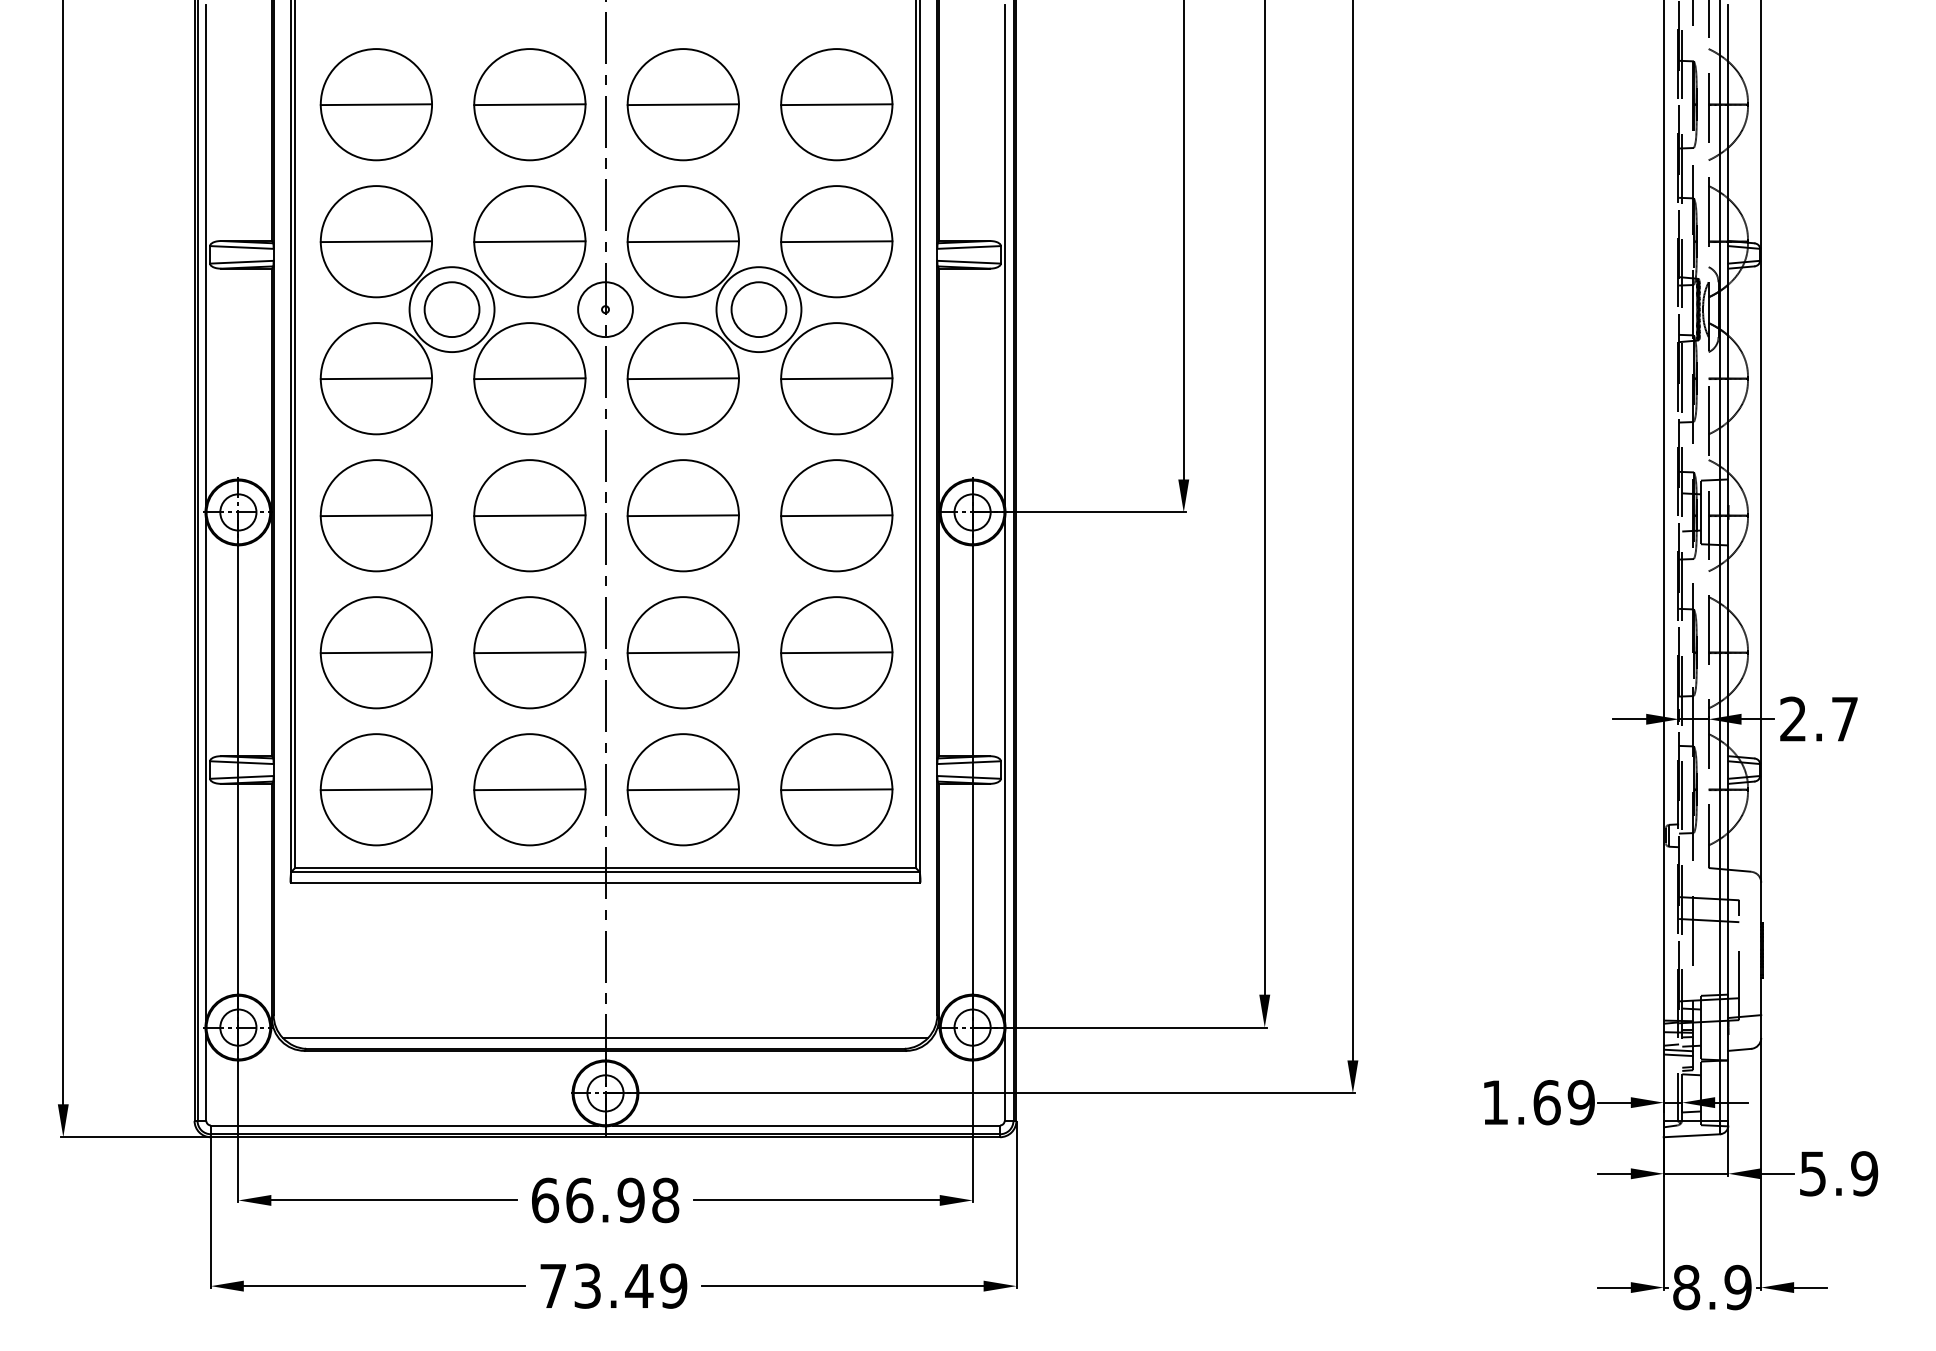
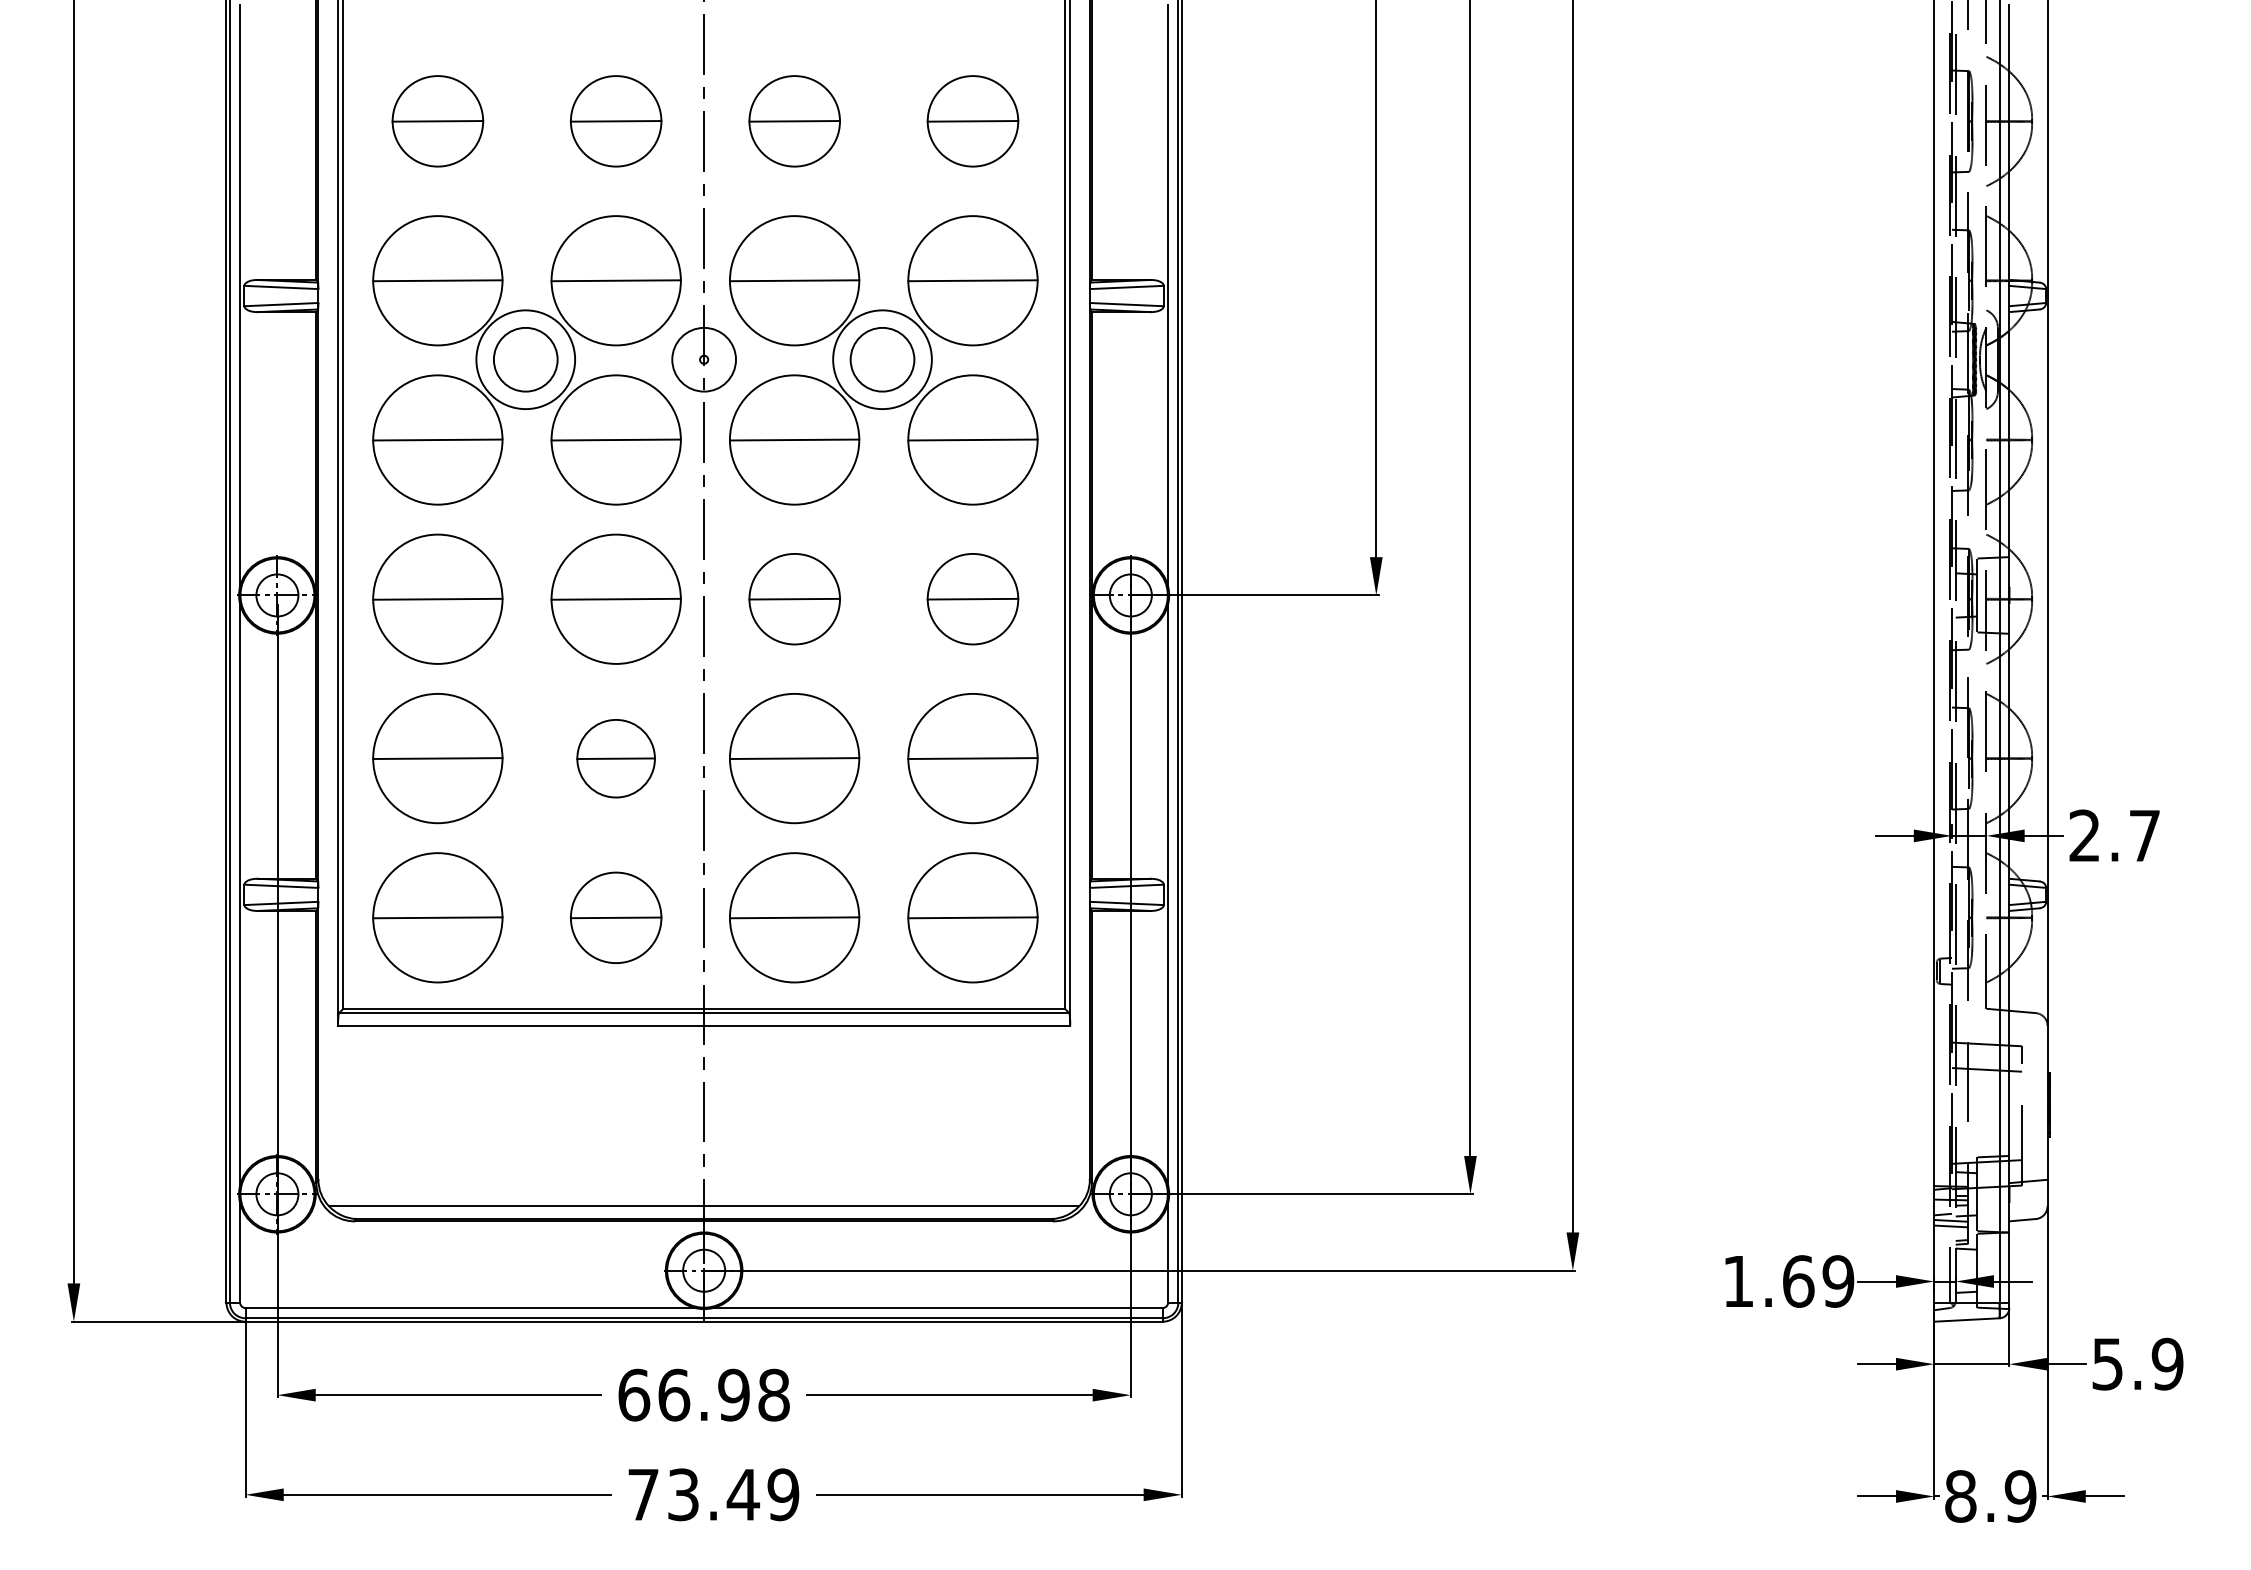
part: (376, 103) -> (437, 120), size x0.7
part: (529, 103) -> (615, 120), size x0.7
part: (683, 103) -> (794, 120), size x0.7
part: (836, 103) -> (972, 120), size x0.7
part: (683, 515) -> (794, 598), size x0.7
part: (836, 515) -> (972, 598), size x0.7
part: (529, 652) -> (615, 758), size x0.6
part: (529, 789) -> (615, 917), size x0.7

